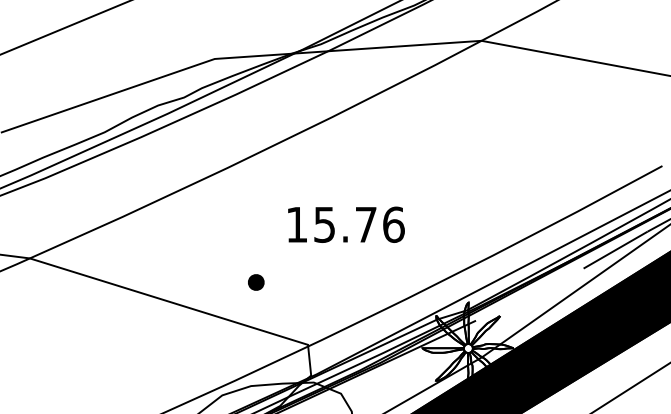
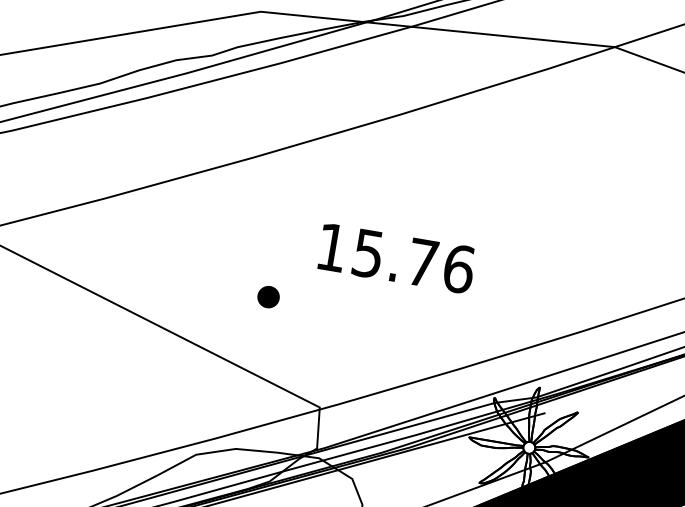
part: (256, 282) -> (268, 297), moved

